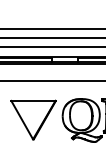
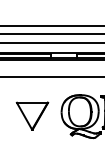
part: (33, 119) -> (32, 115), size x0.7

